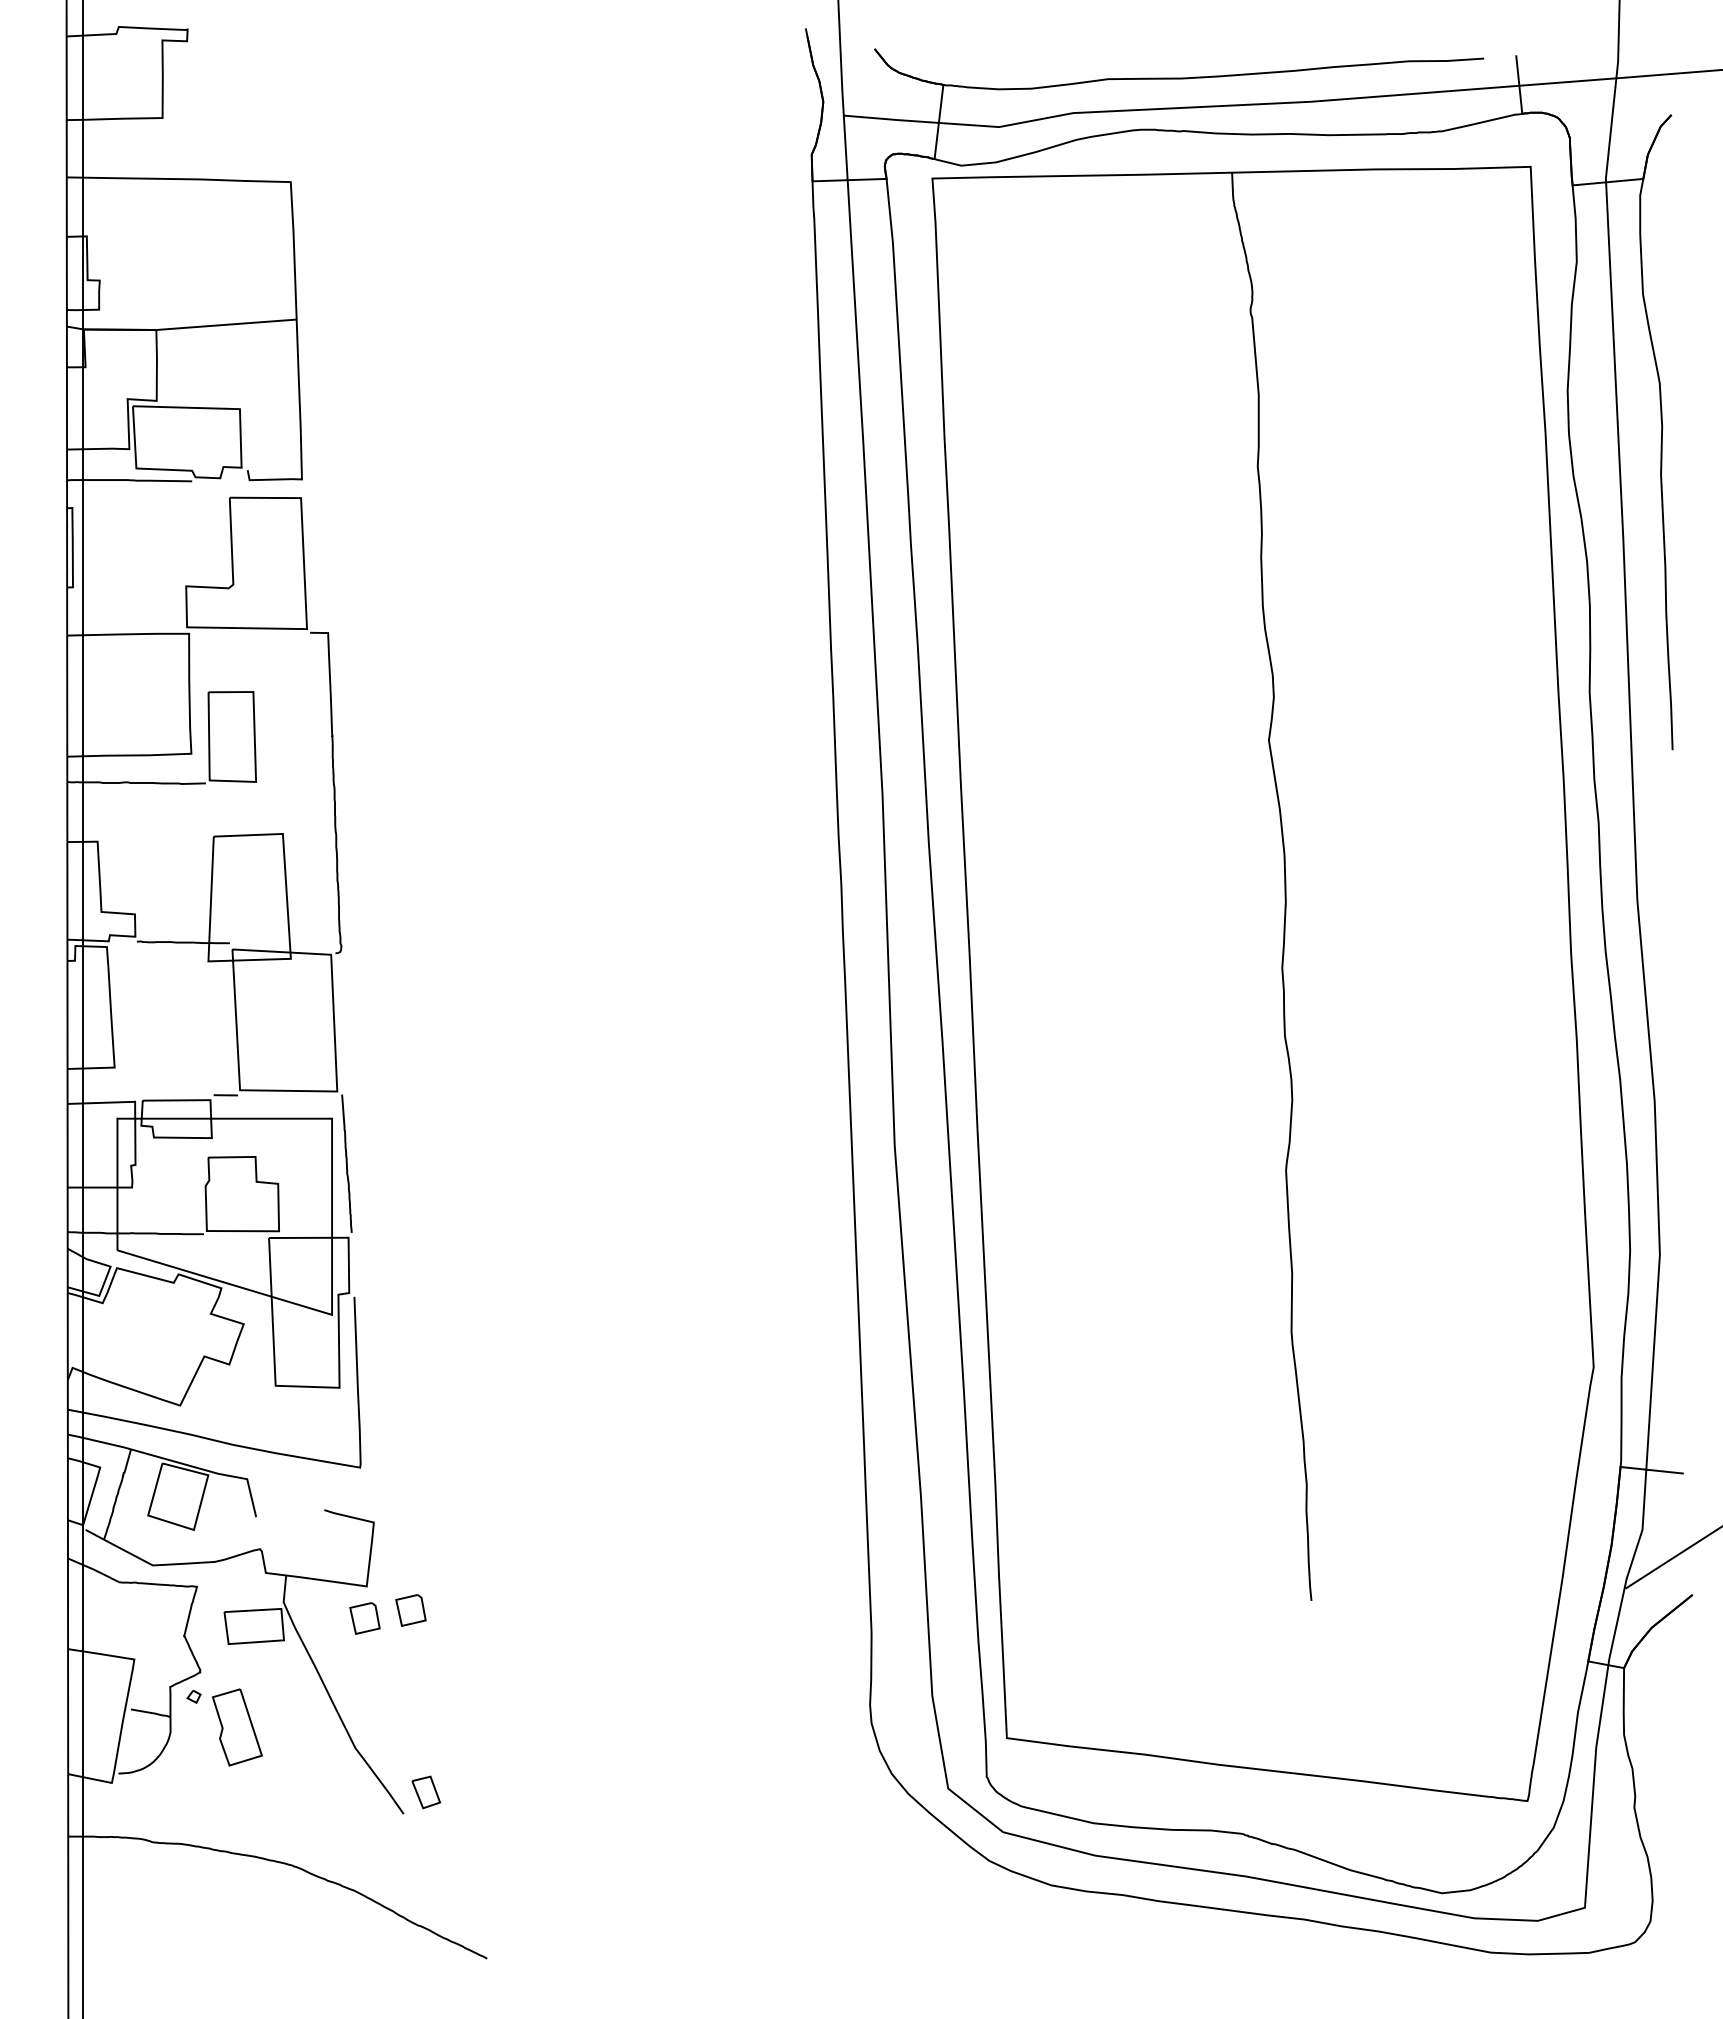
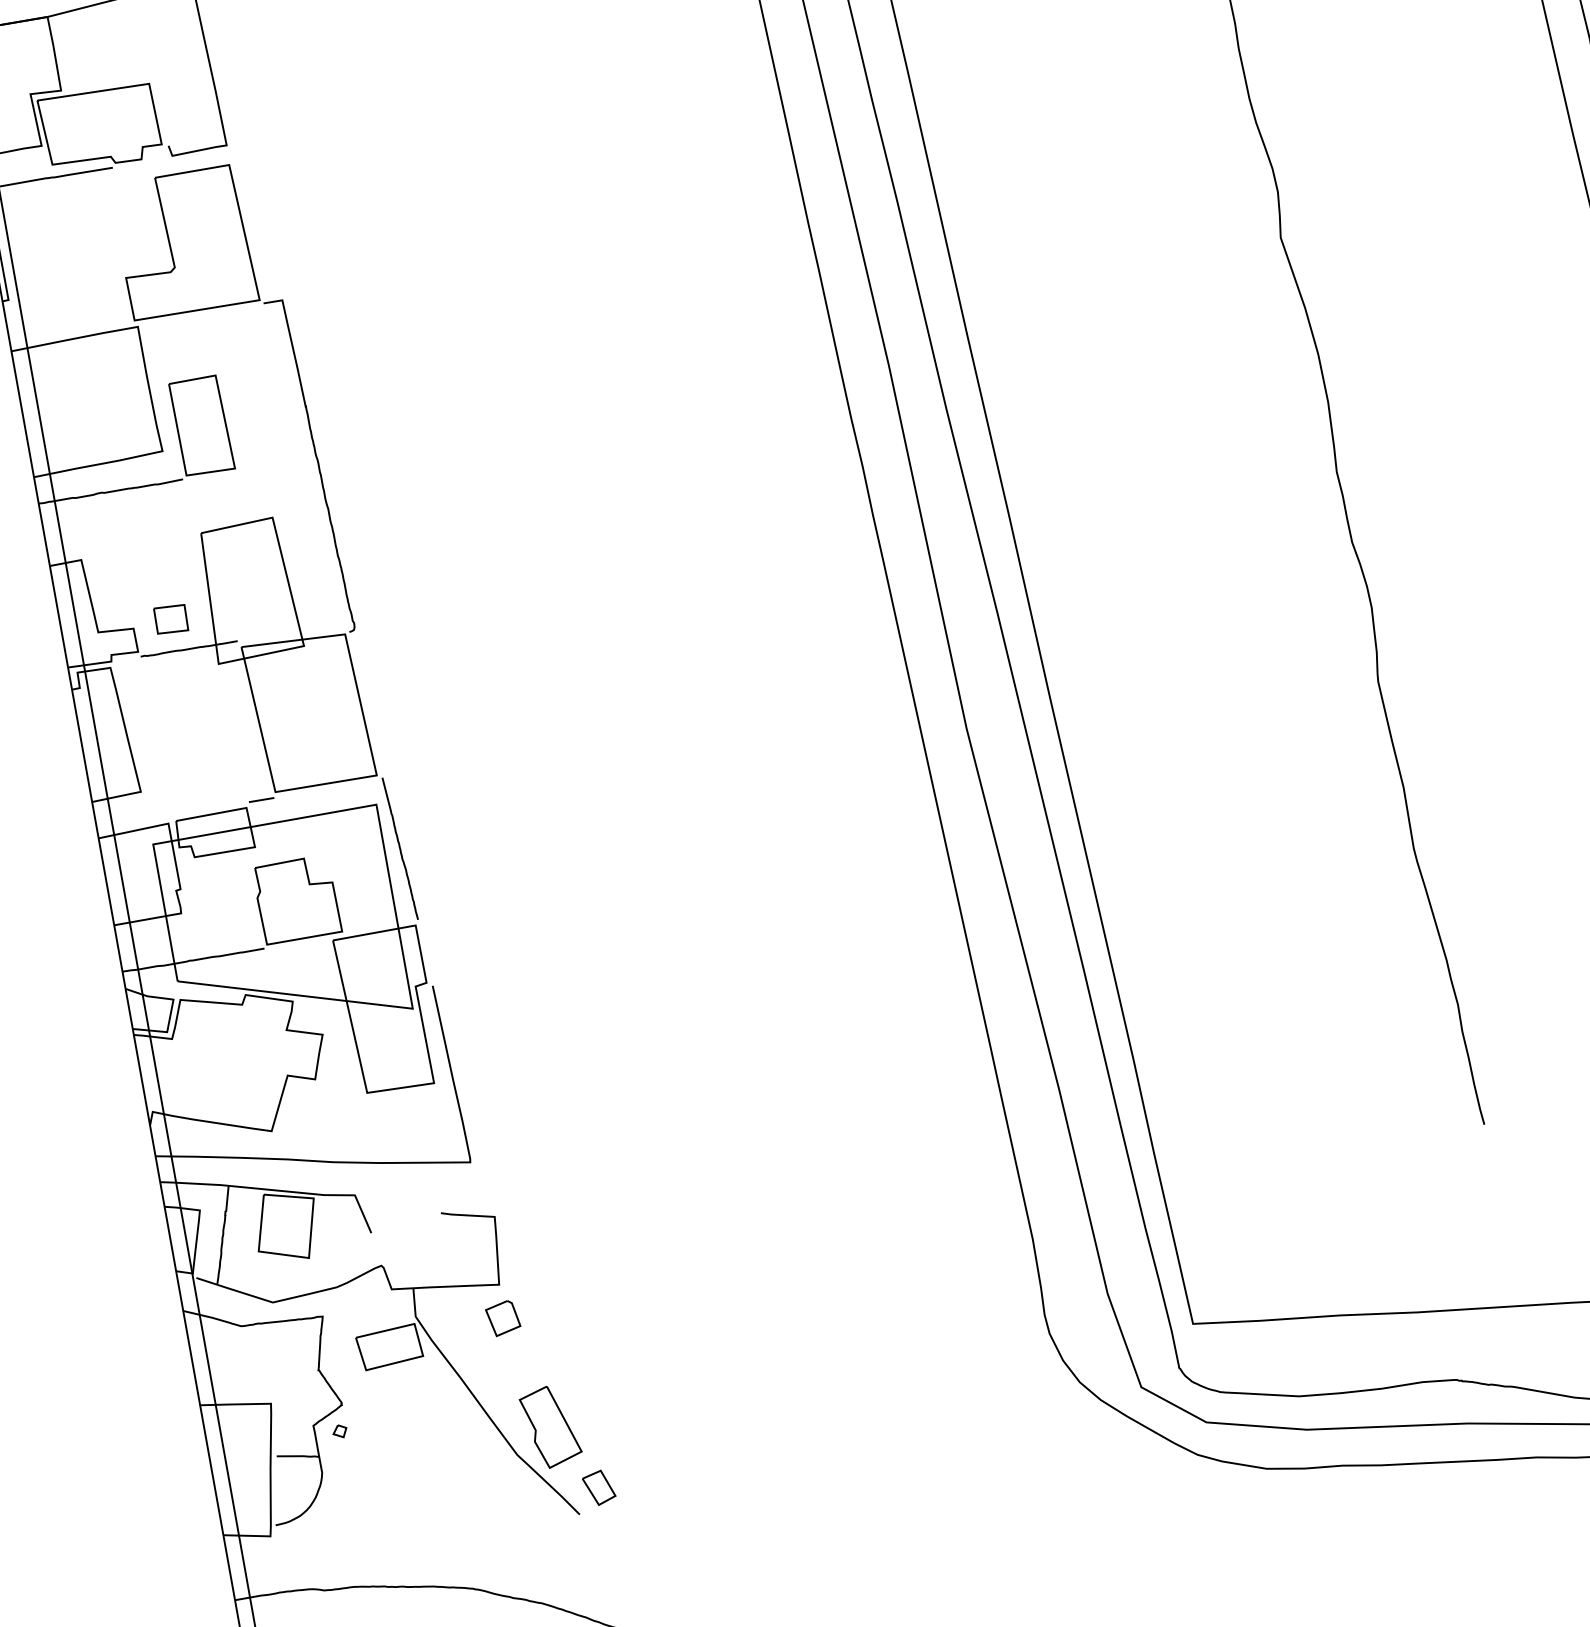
part: (171, 911) -> (171, 618), added
part: (410, 1610) -> (549, 1301), removed
part: (237, 1727) -> (551, 1426), moved

